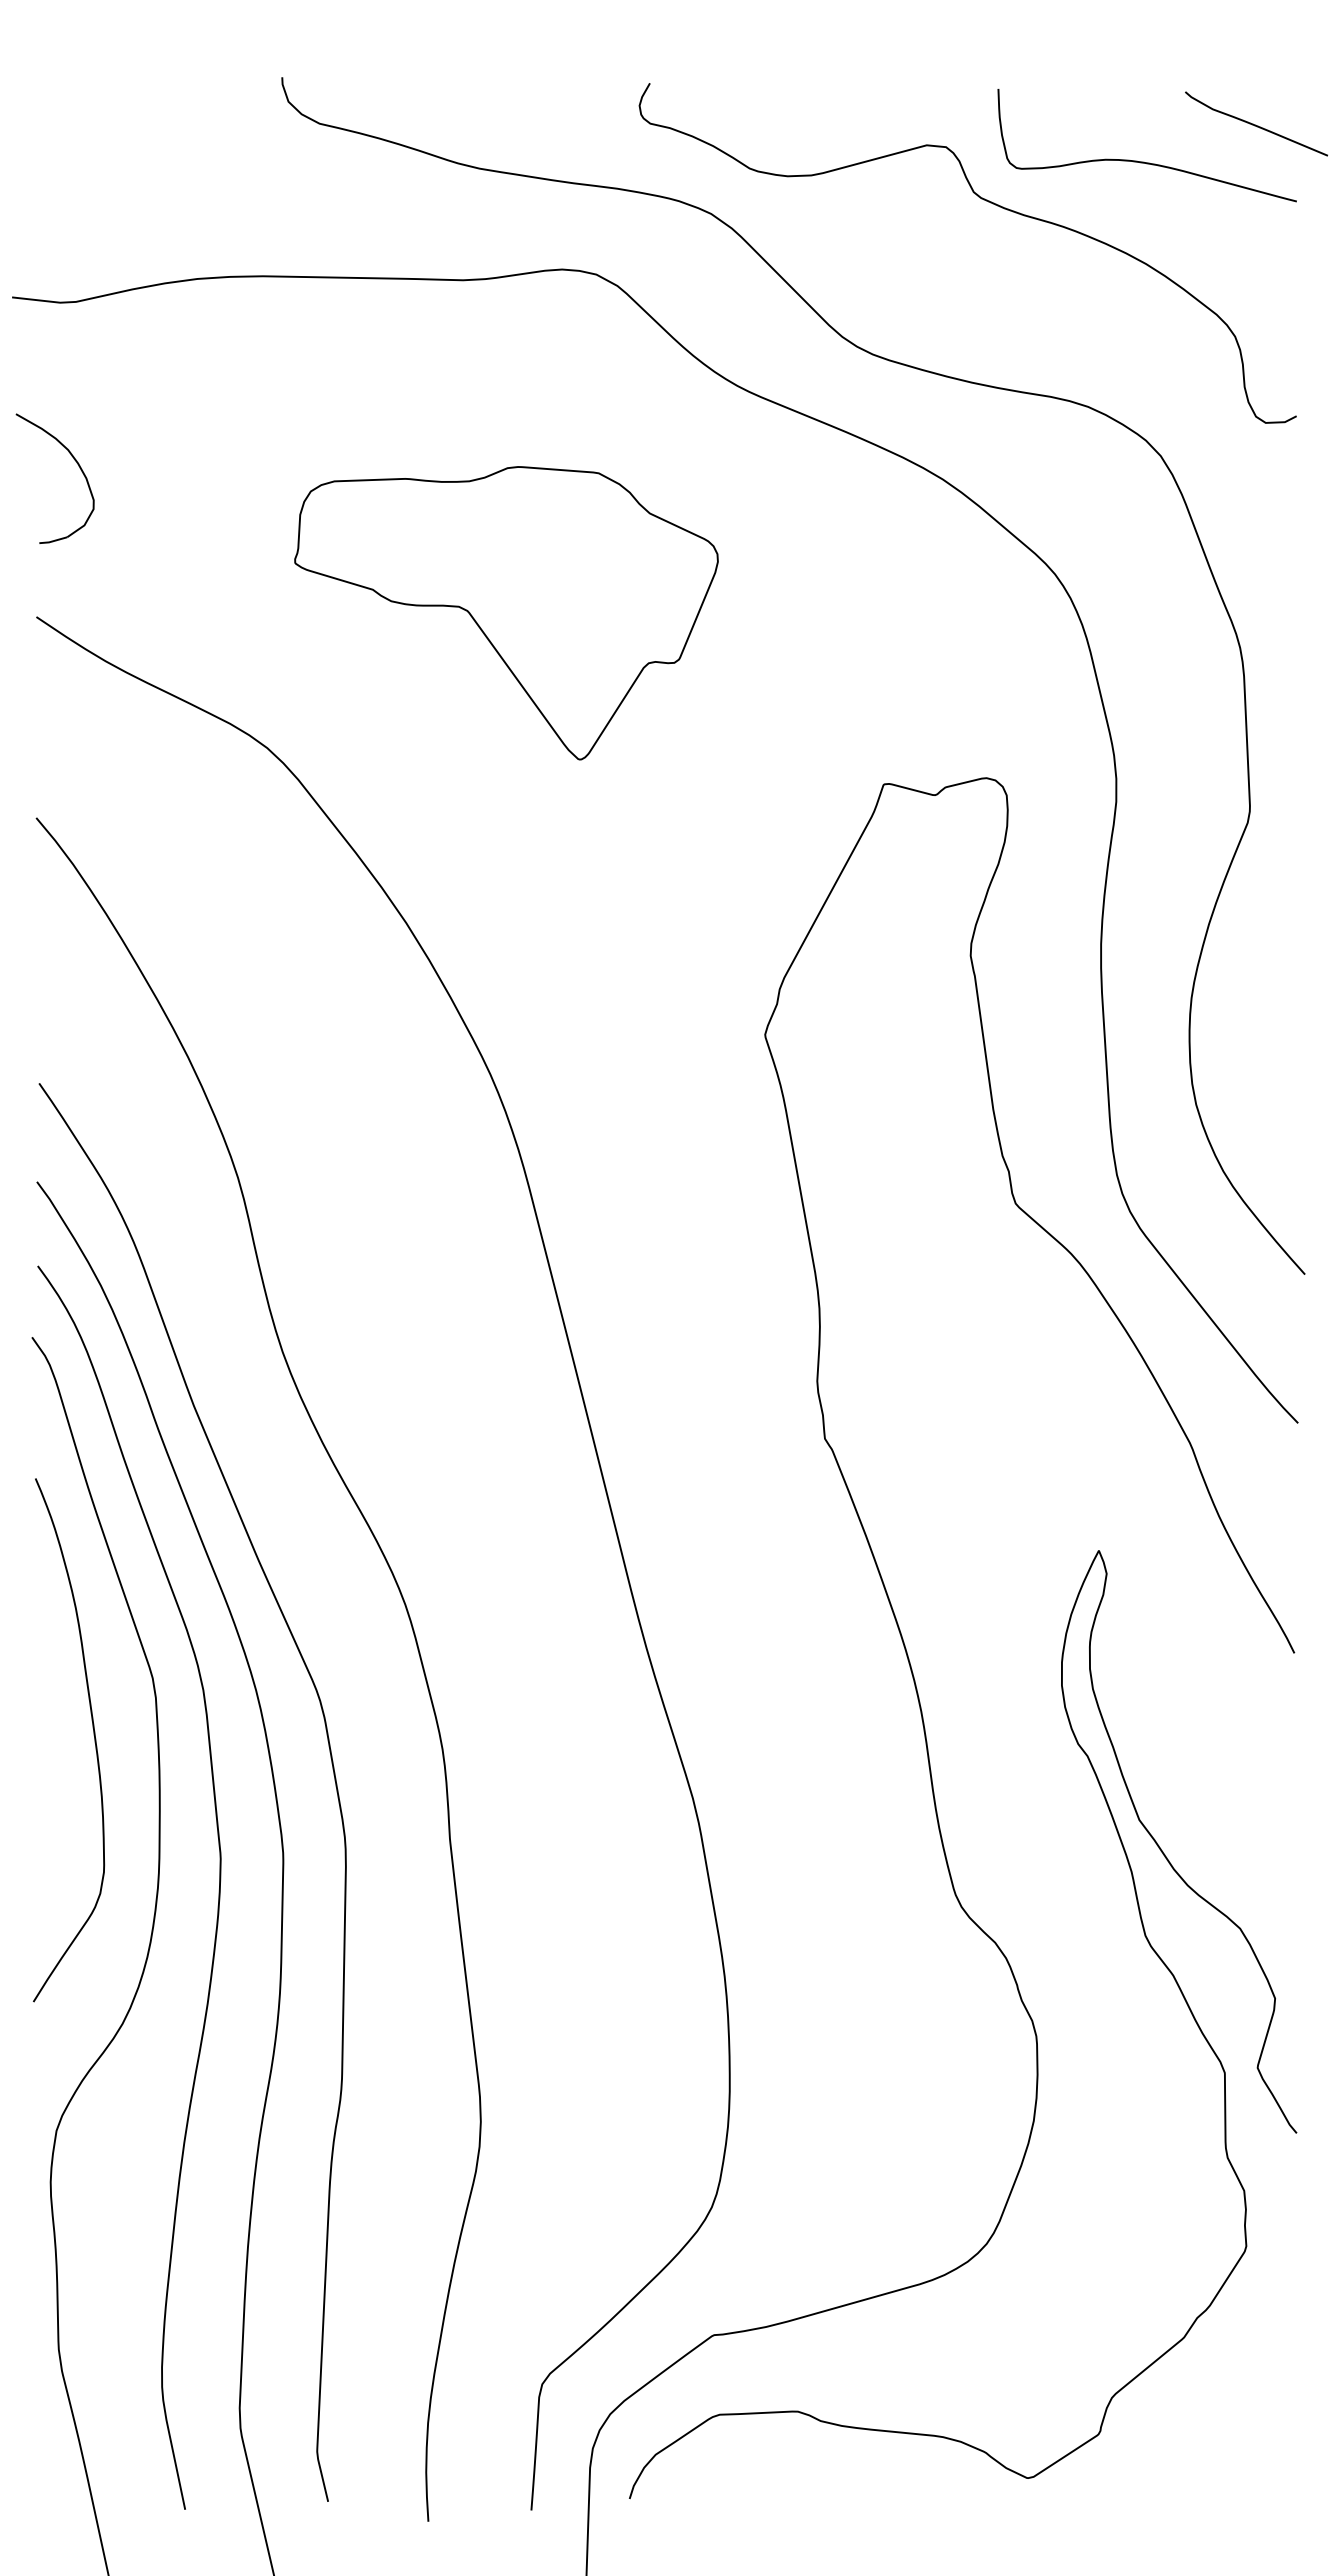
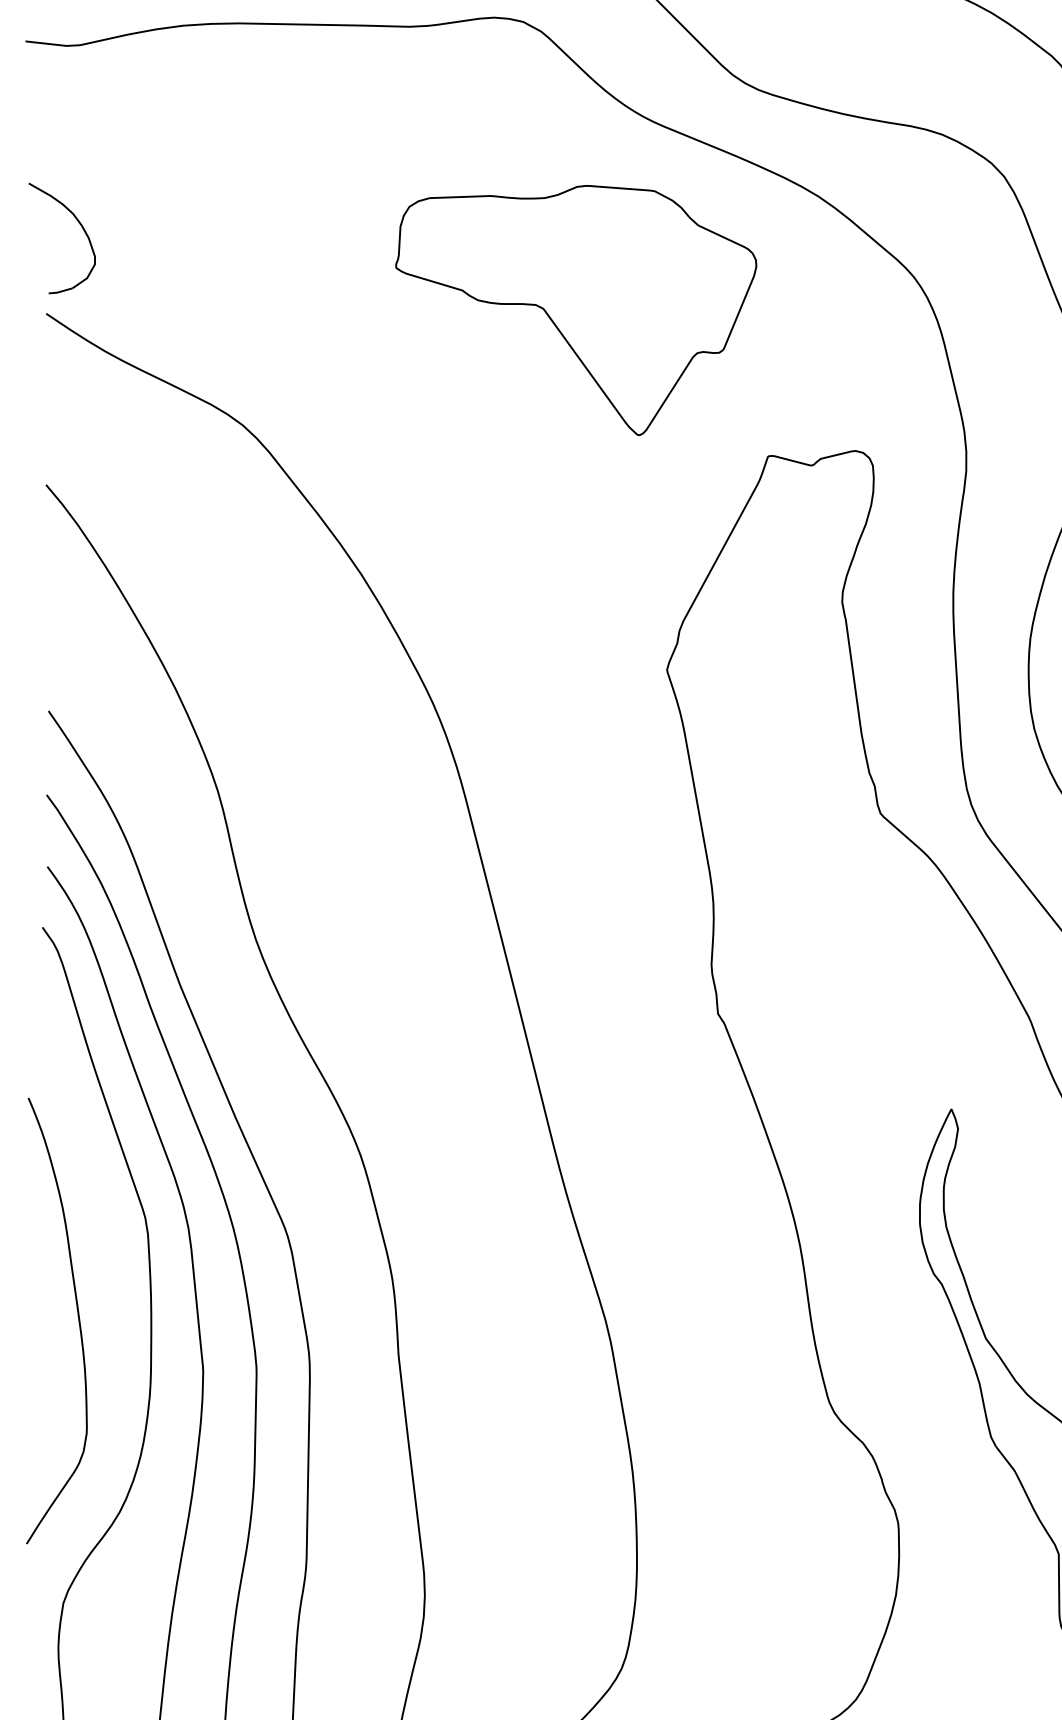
part: (76, 463) -> (80, 225), moved
part: (506, 613) -> (576, 310), moved
curve: (93, 1735) -> (77, 1316), moved

